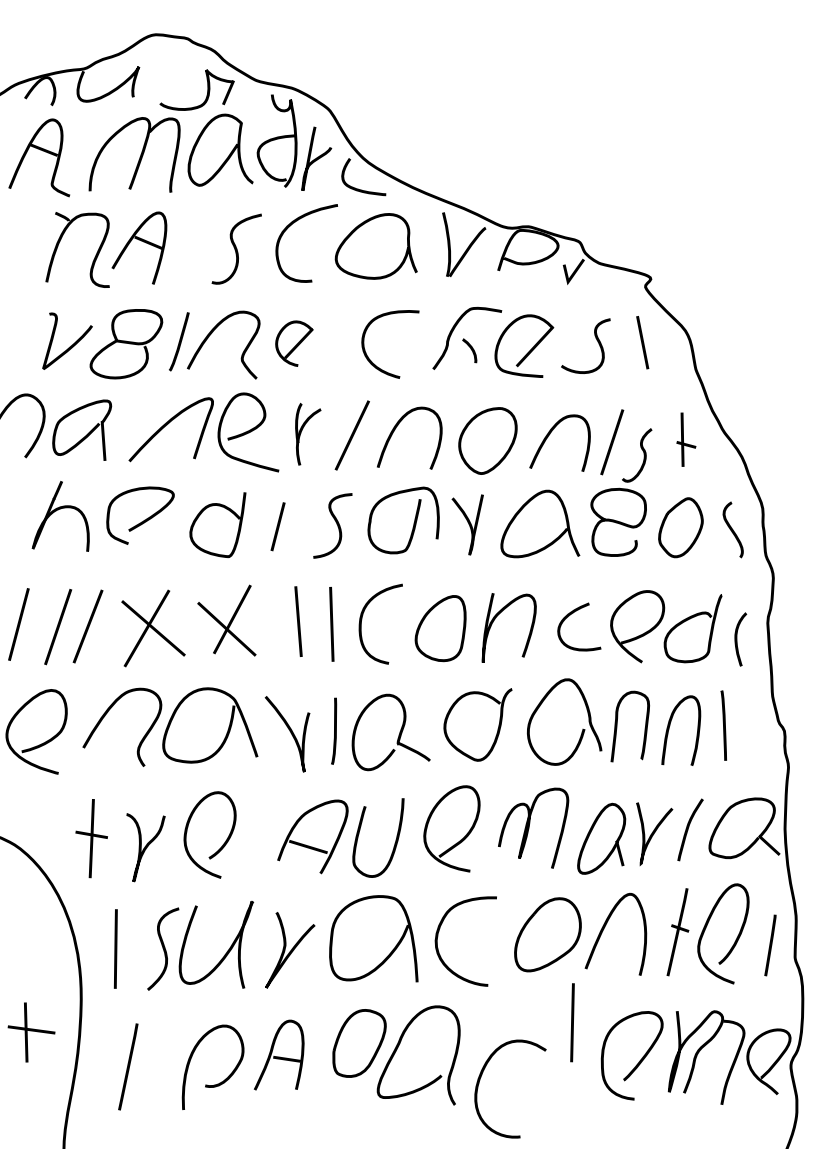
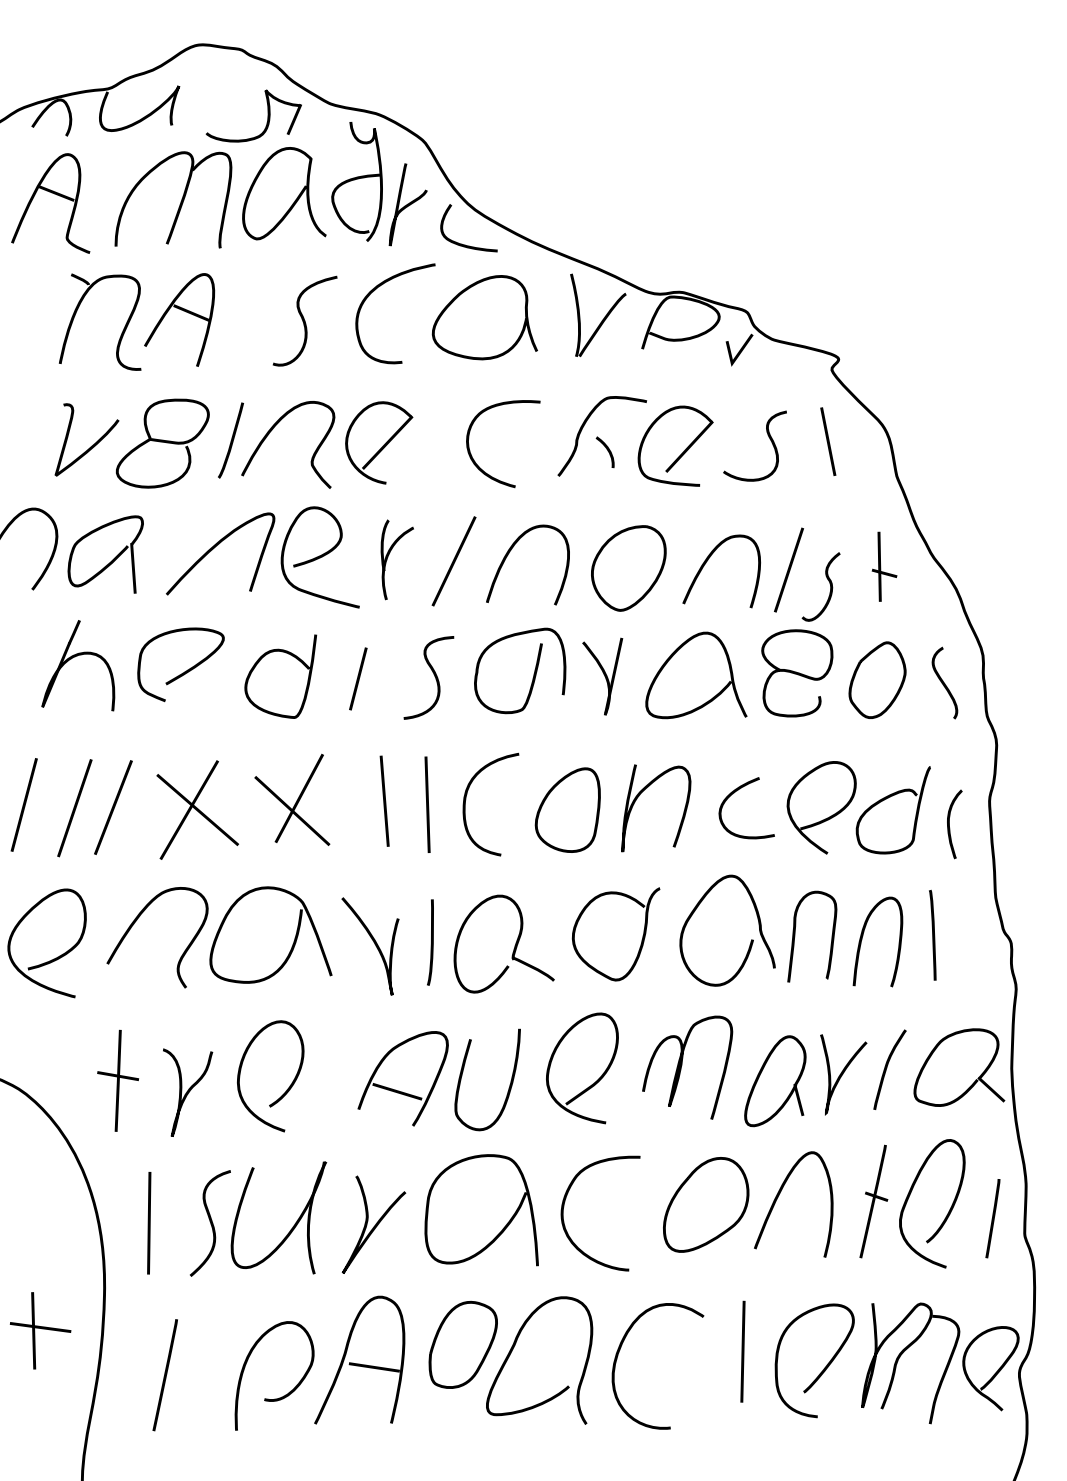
part: (294, 343) -> (379, 442), size x1.43
line: (572, 1022) -> (742, 1351), moved
part: (278, 1055) -> (358, 1360), size x1.43
curve: (482, 1075) -> (621, 1348), moved

